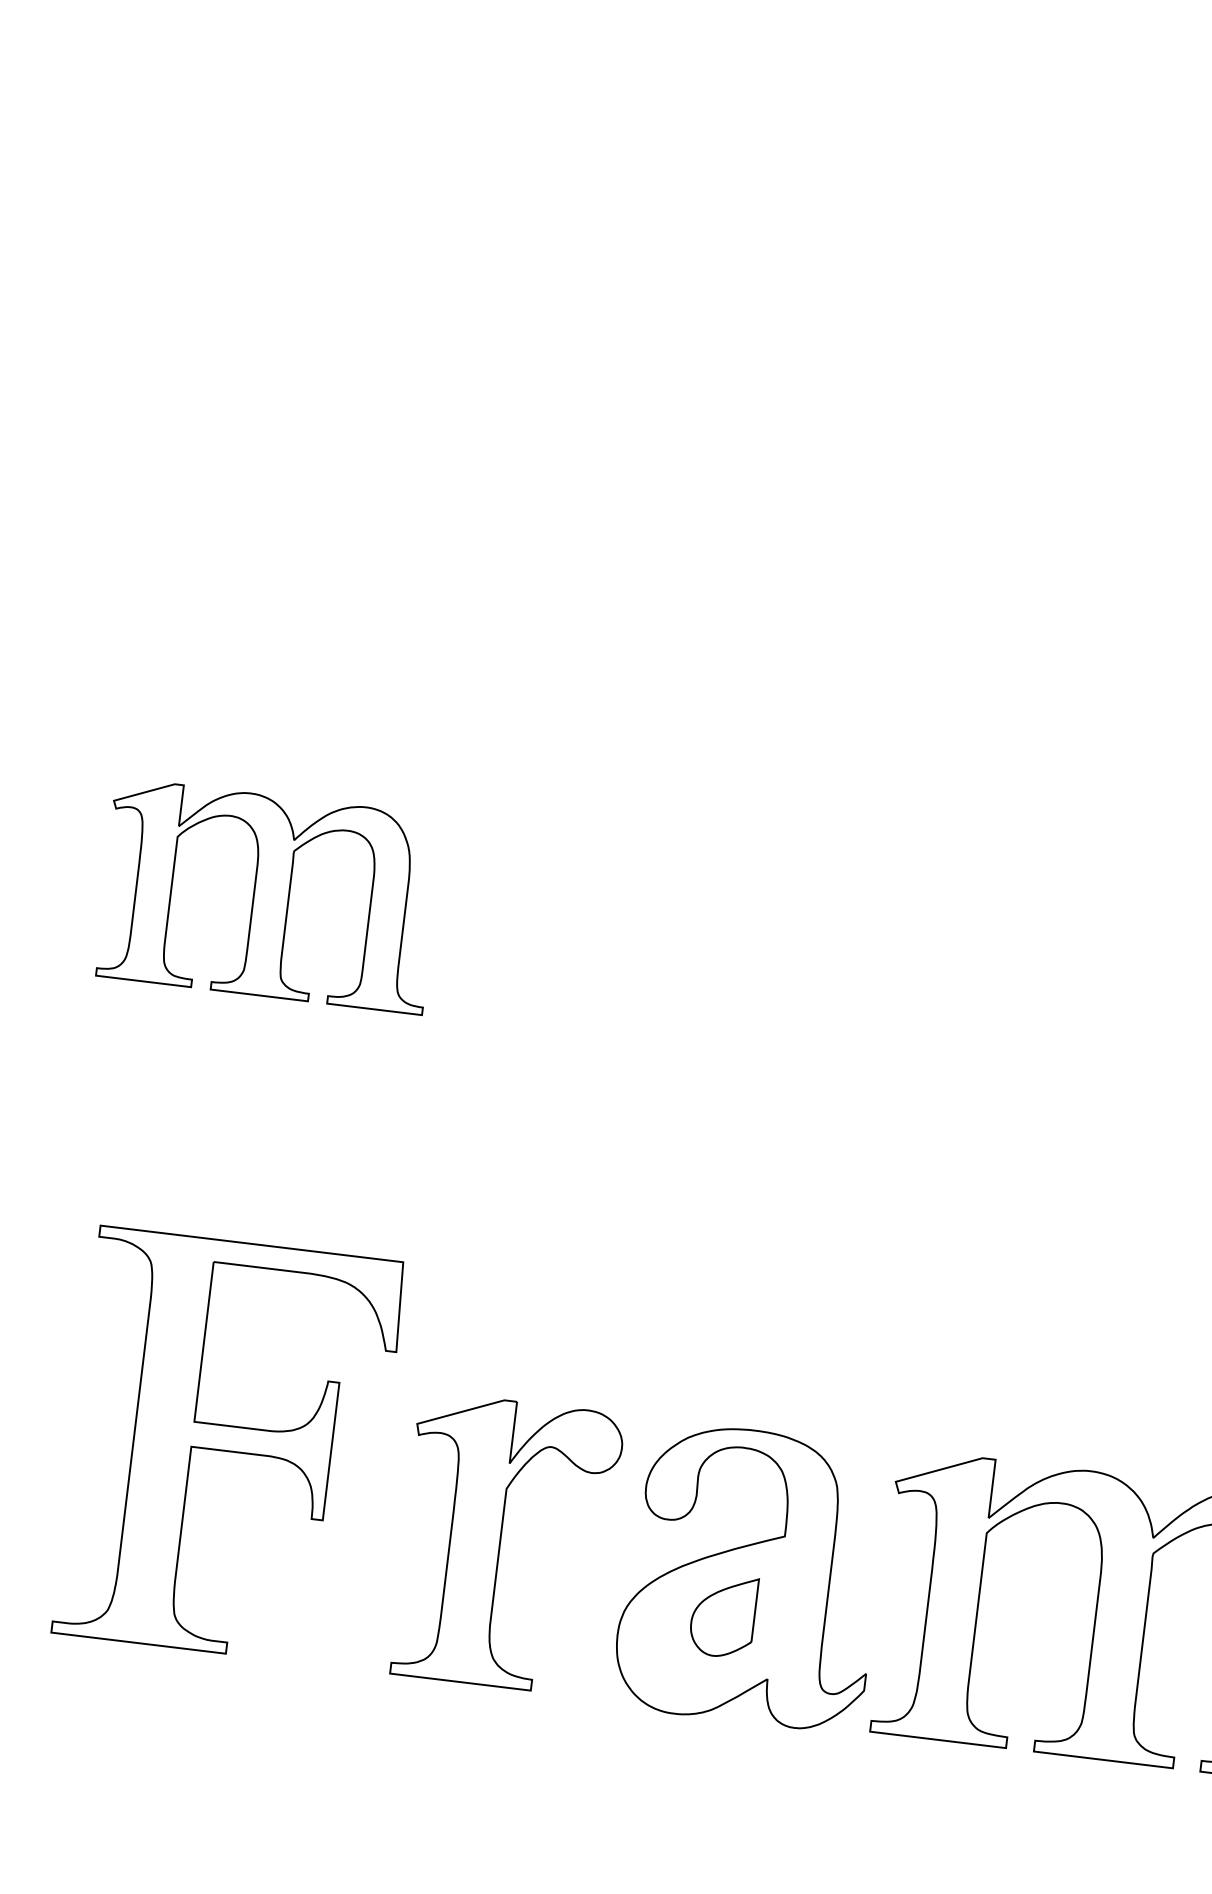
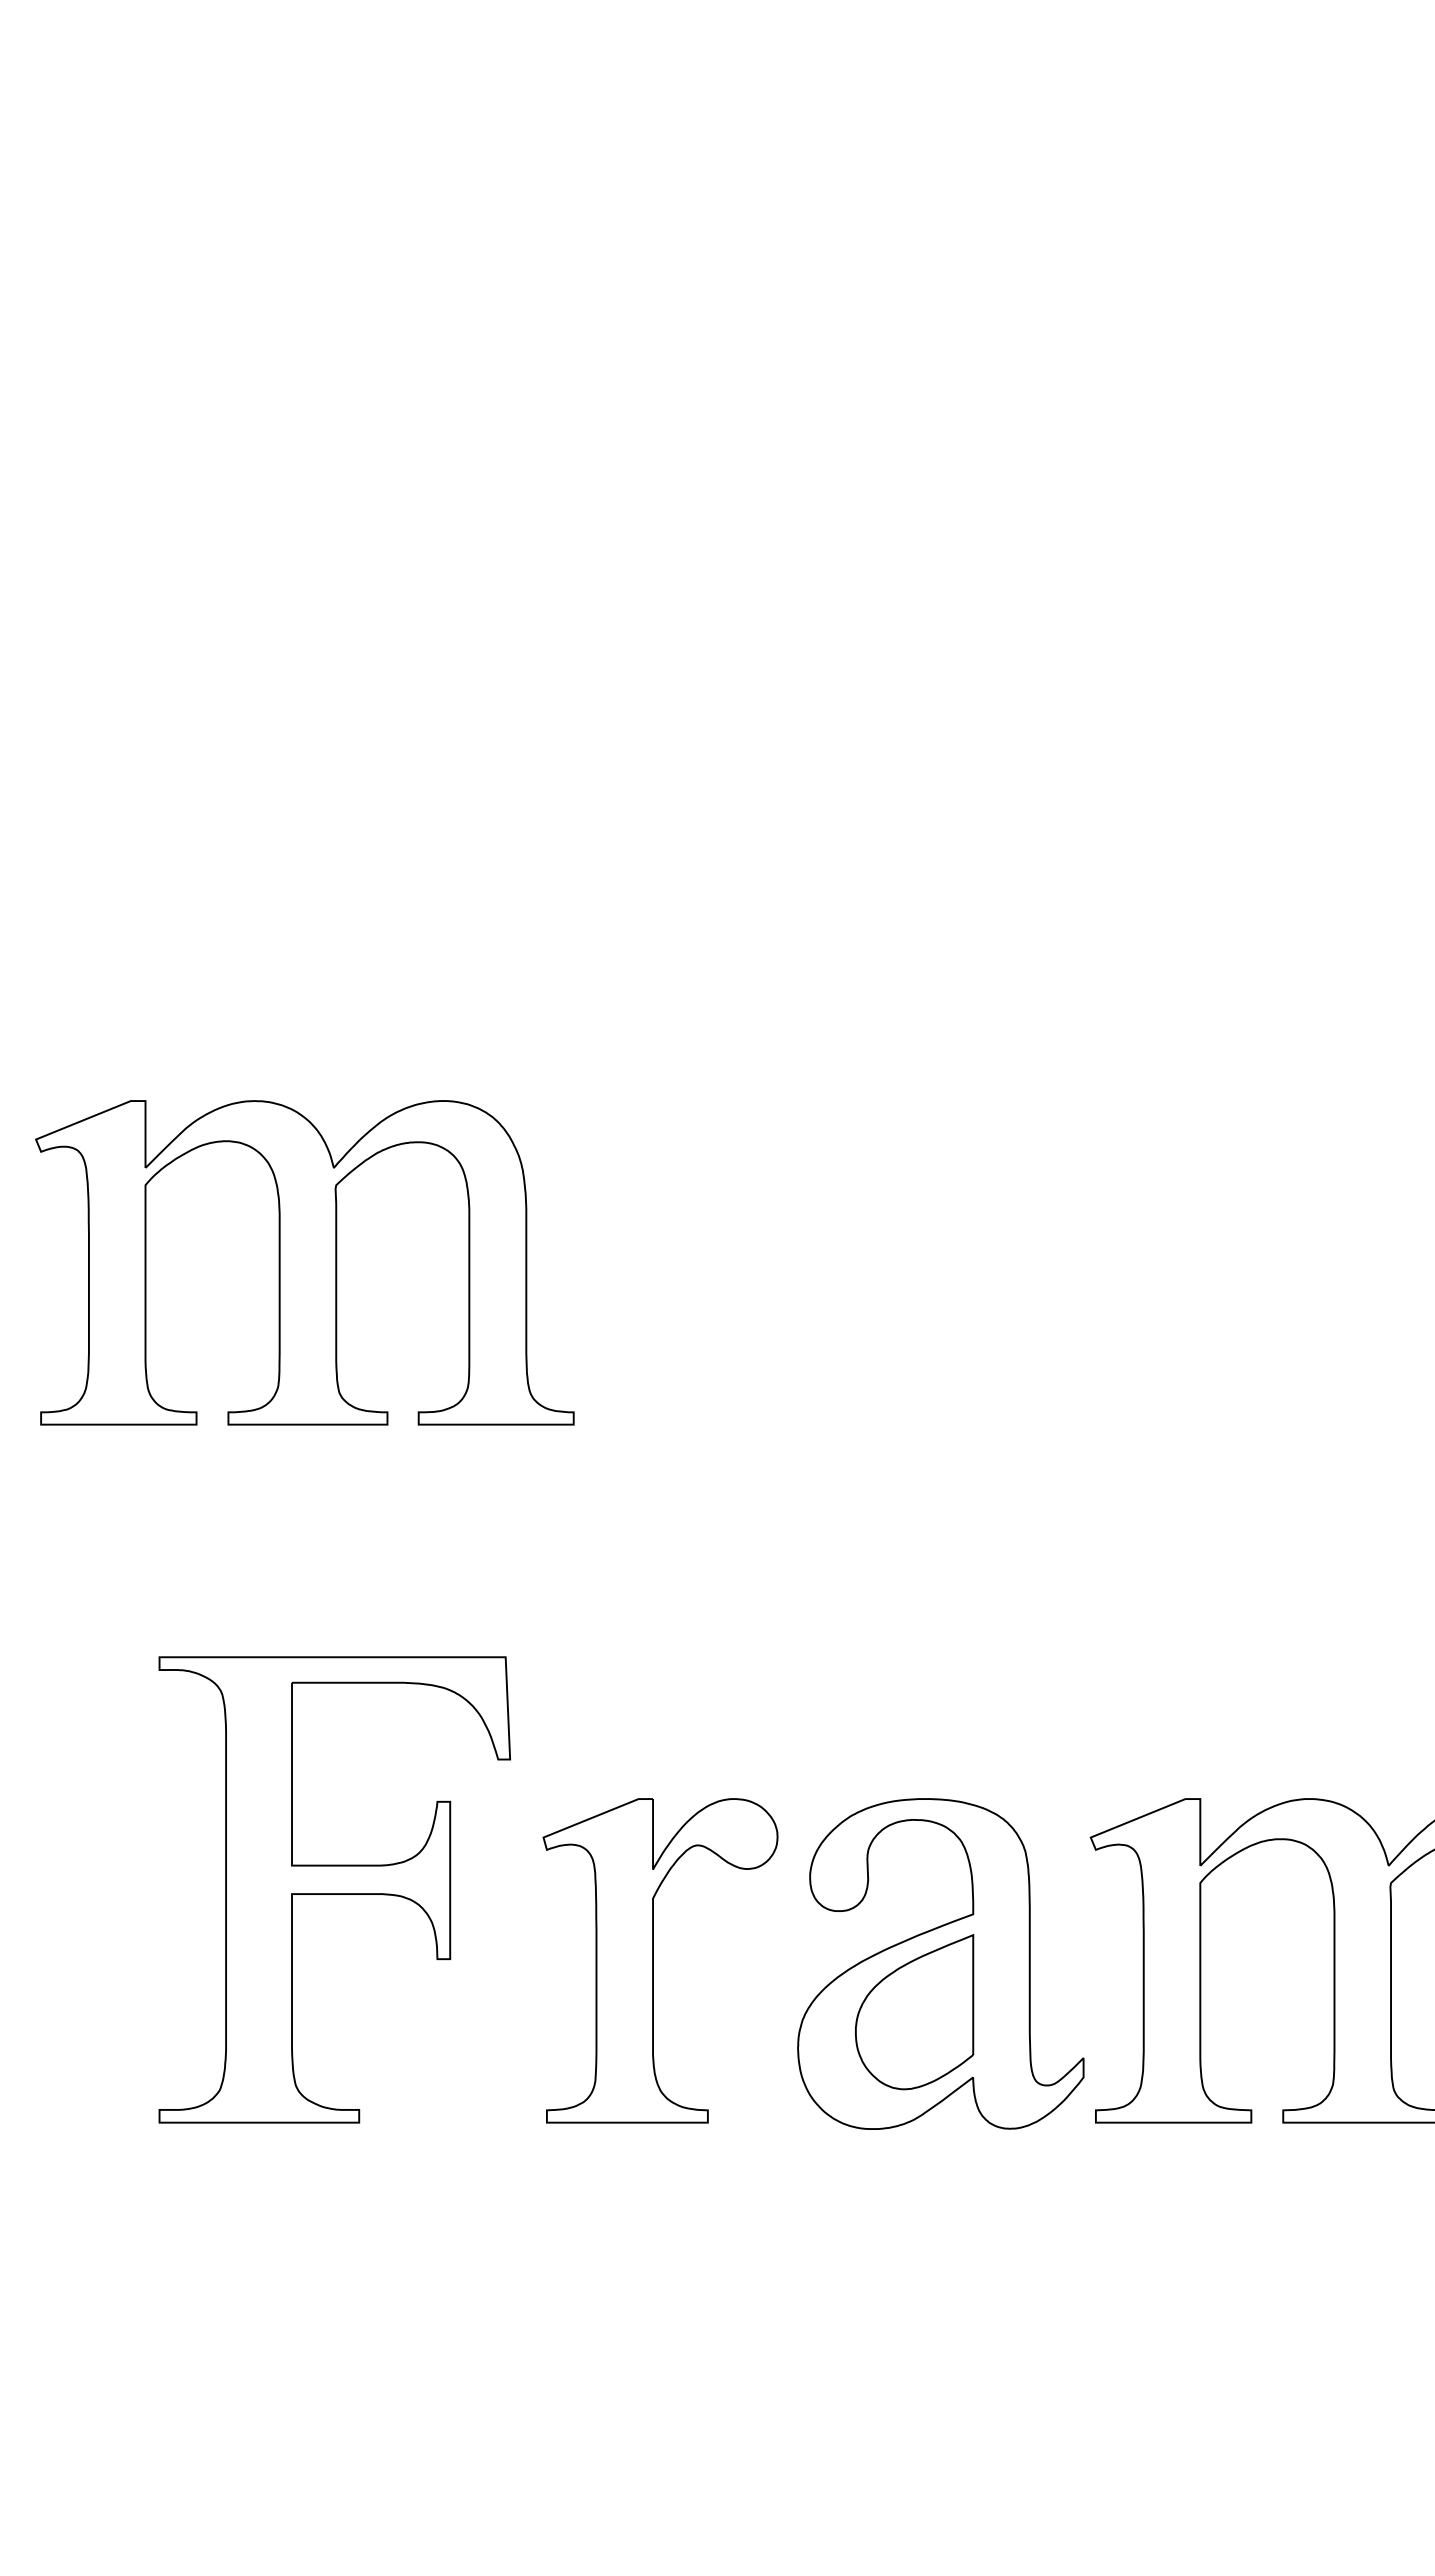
part: (269, 895) -> (304, 1262), size x1.43
part: (723, 1616) -> (914, 2012), size x1.67

